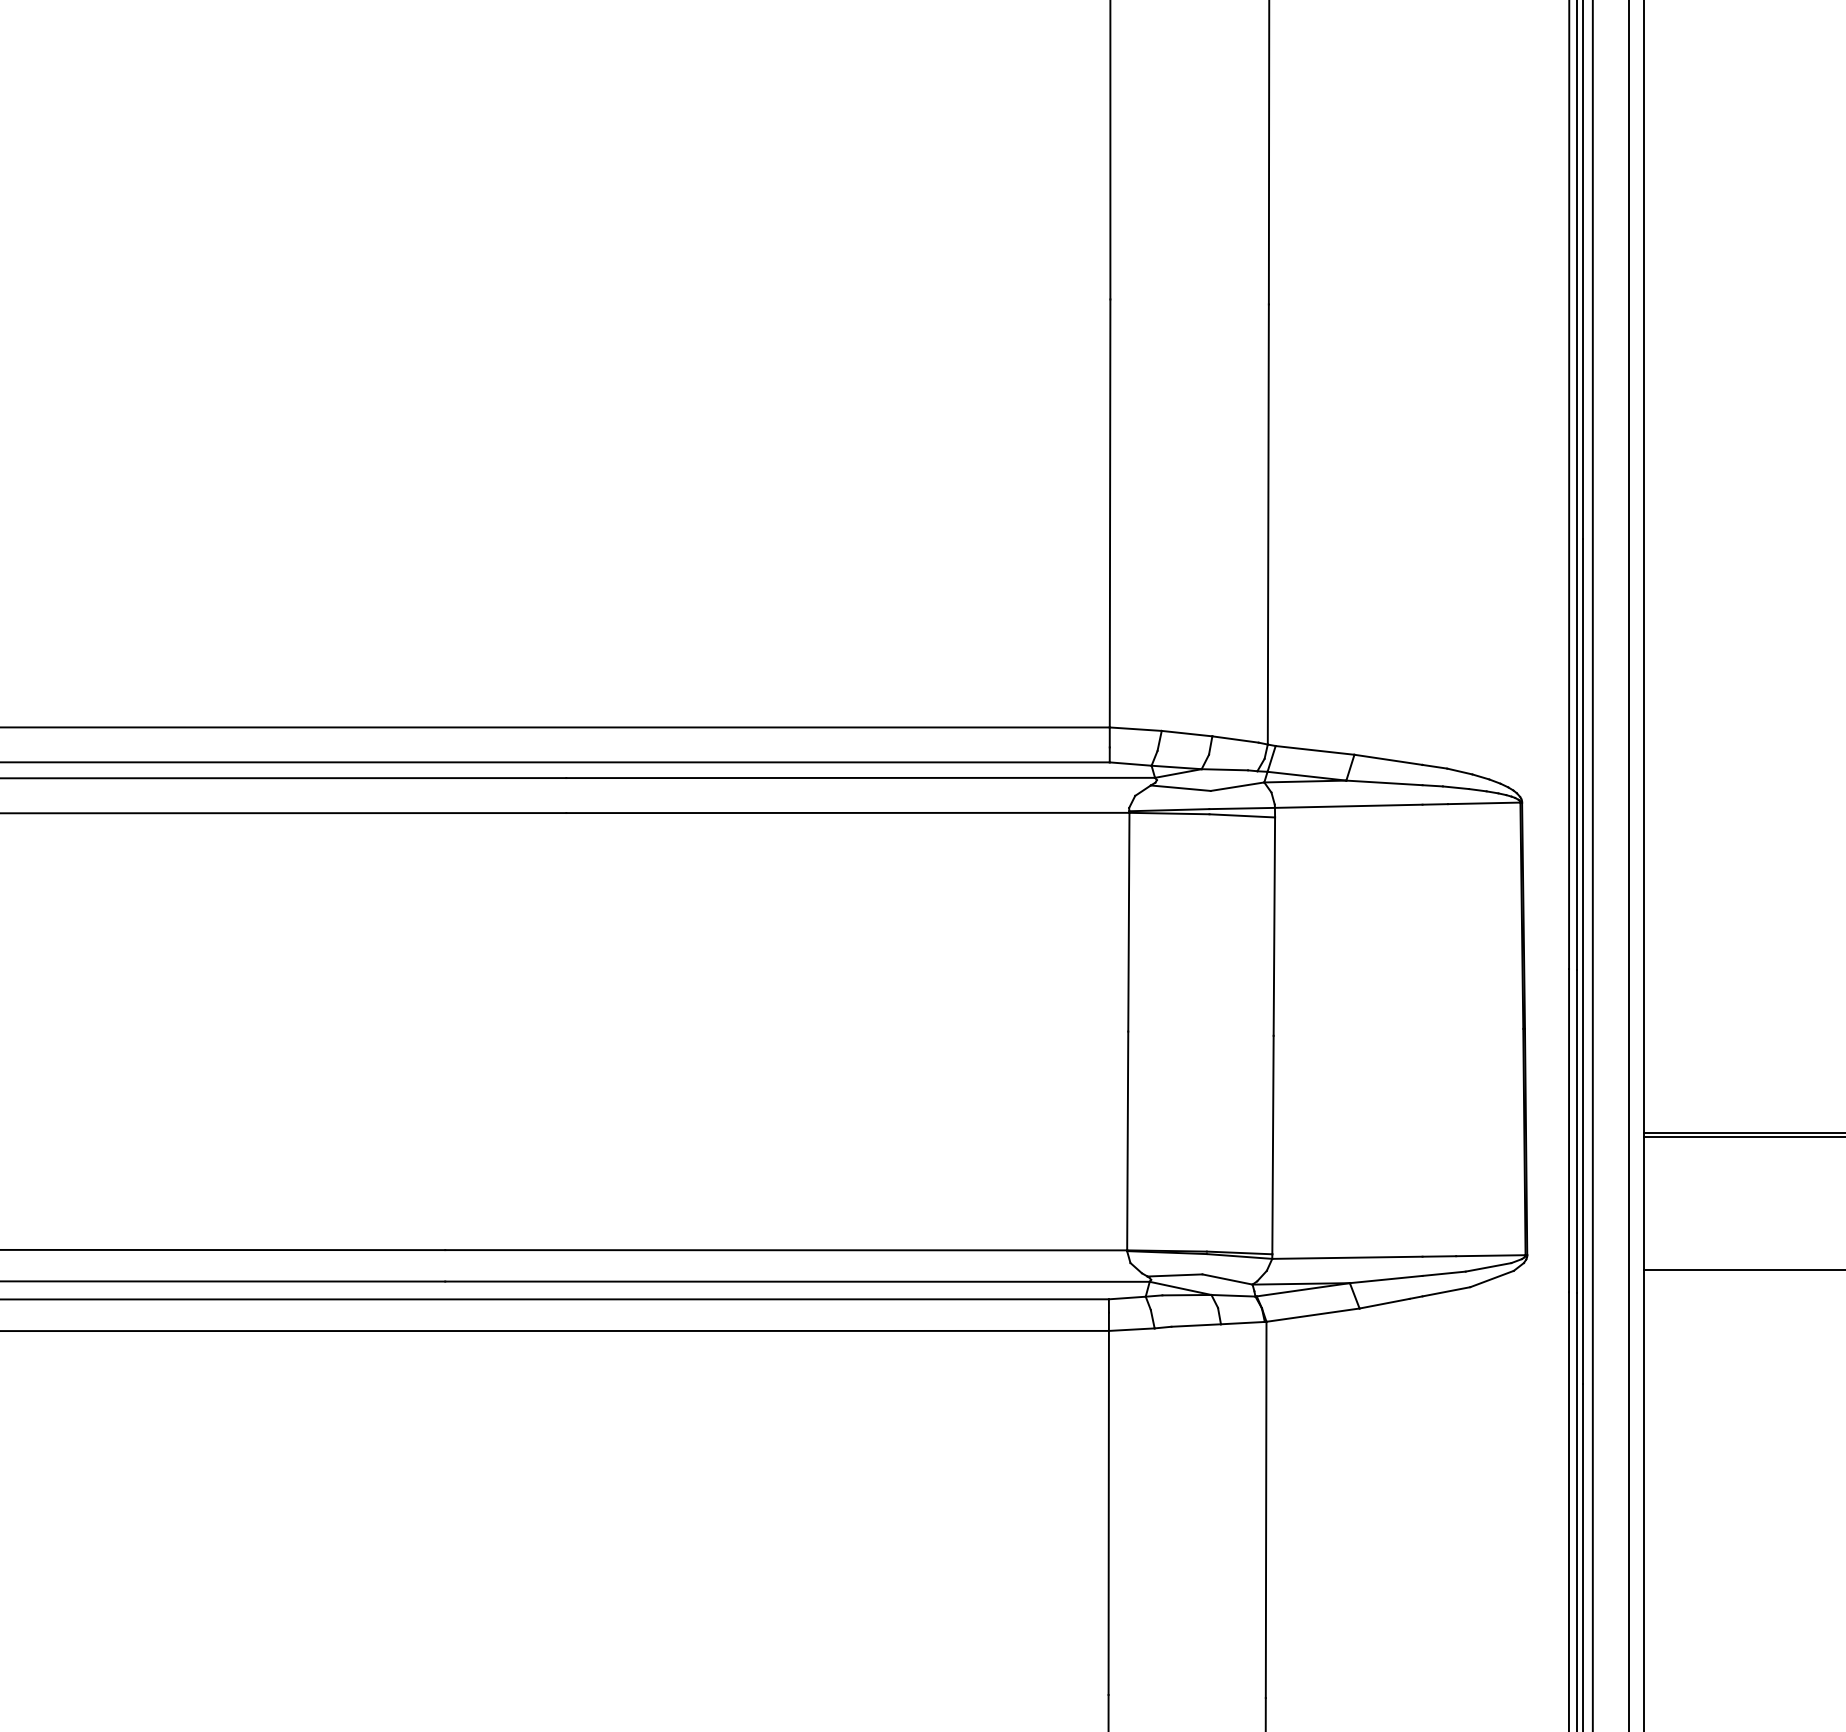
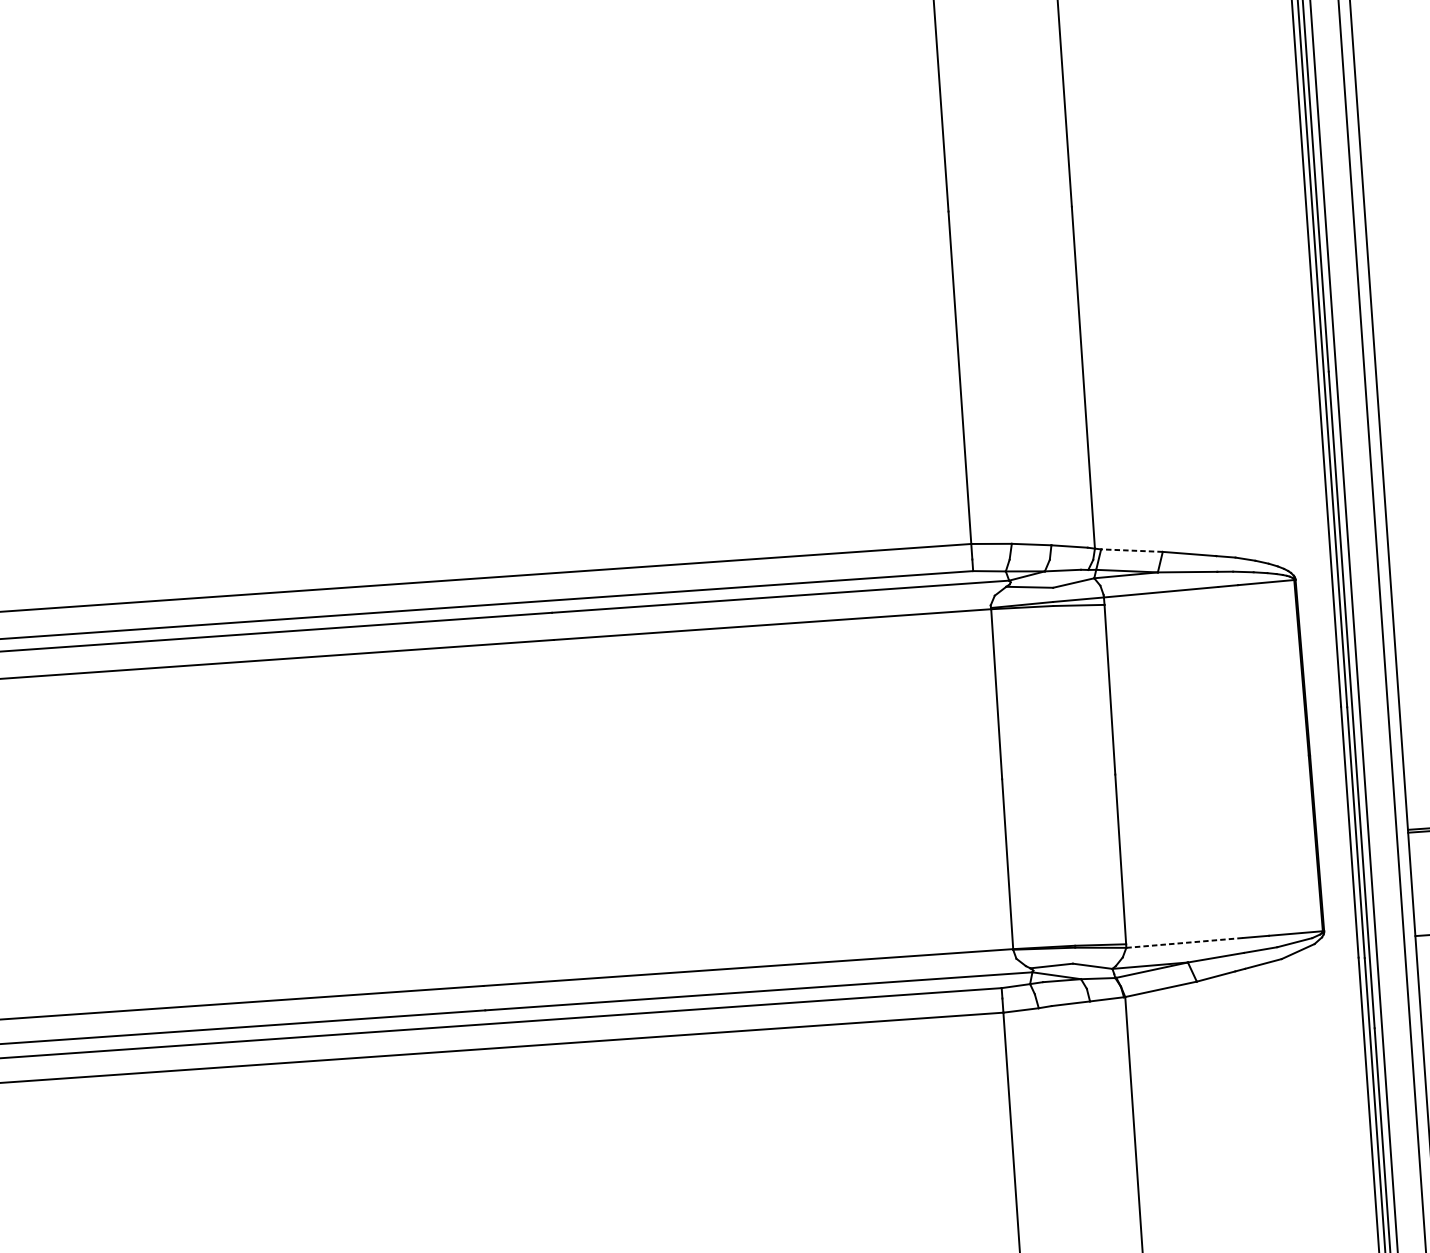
line: (1315, 750) -> (1132, 550), solid -> dashed
line: (1347, 1257) -> (1184, 942), solid -> dashed

